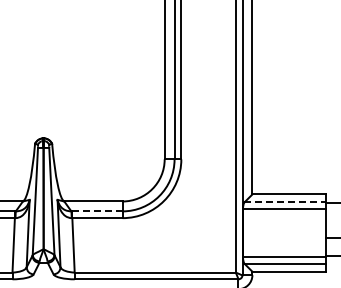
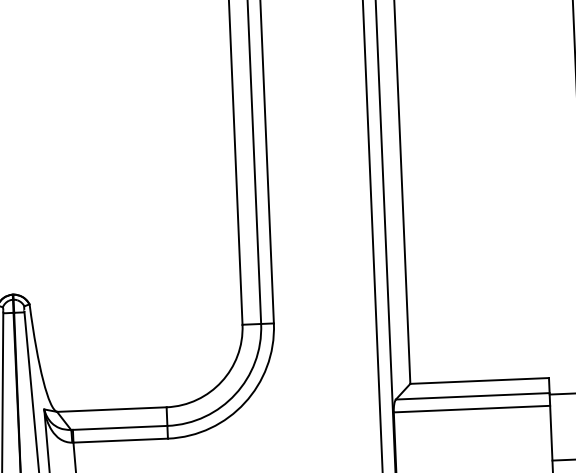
line: (285, 202) -> (473, 396), dashed -> solid
line: (97, 211) -> (120, 428), dashed -> solid

